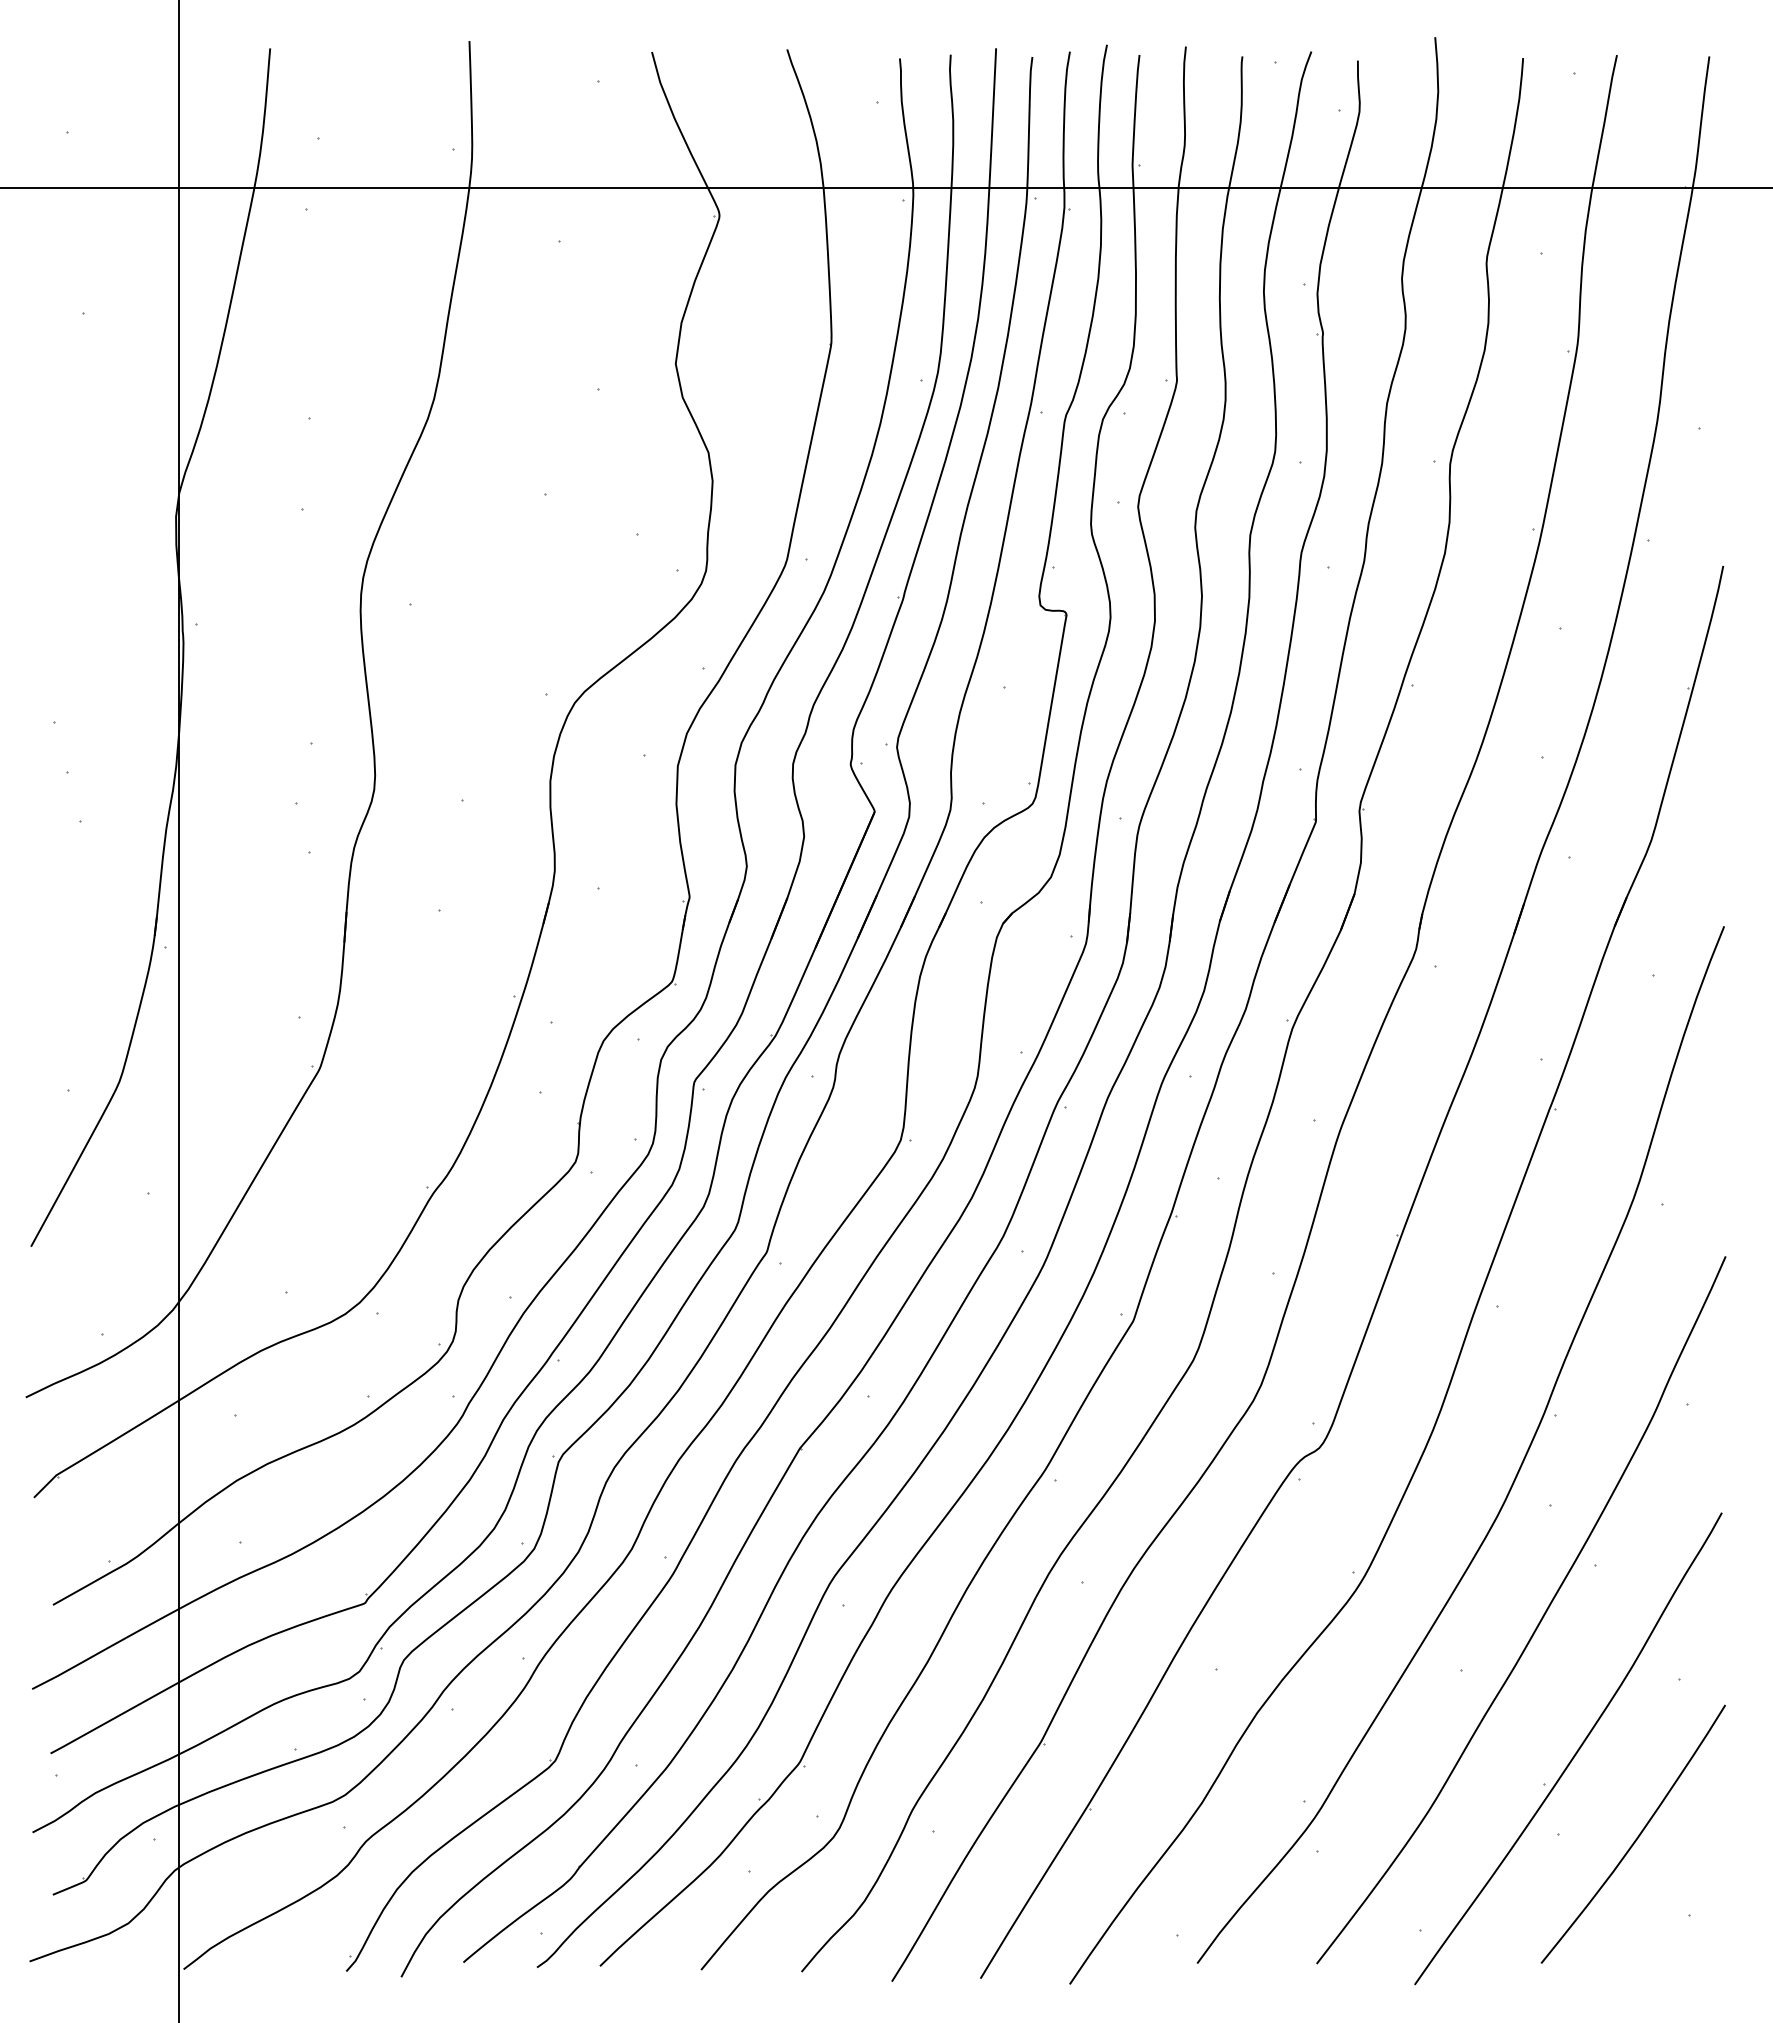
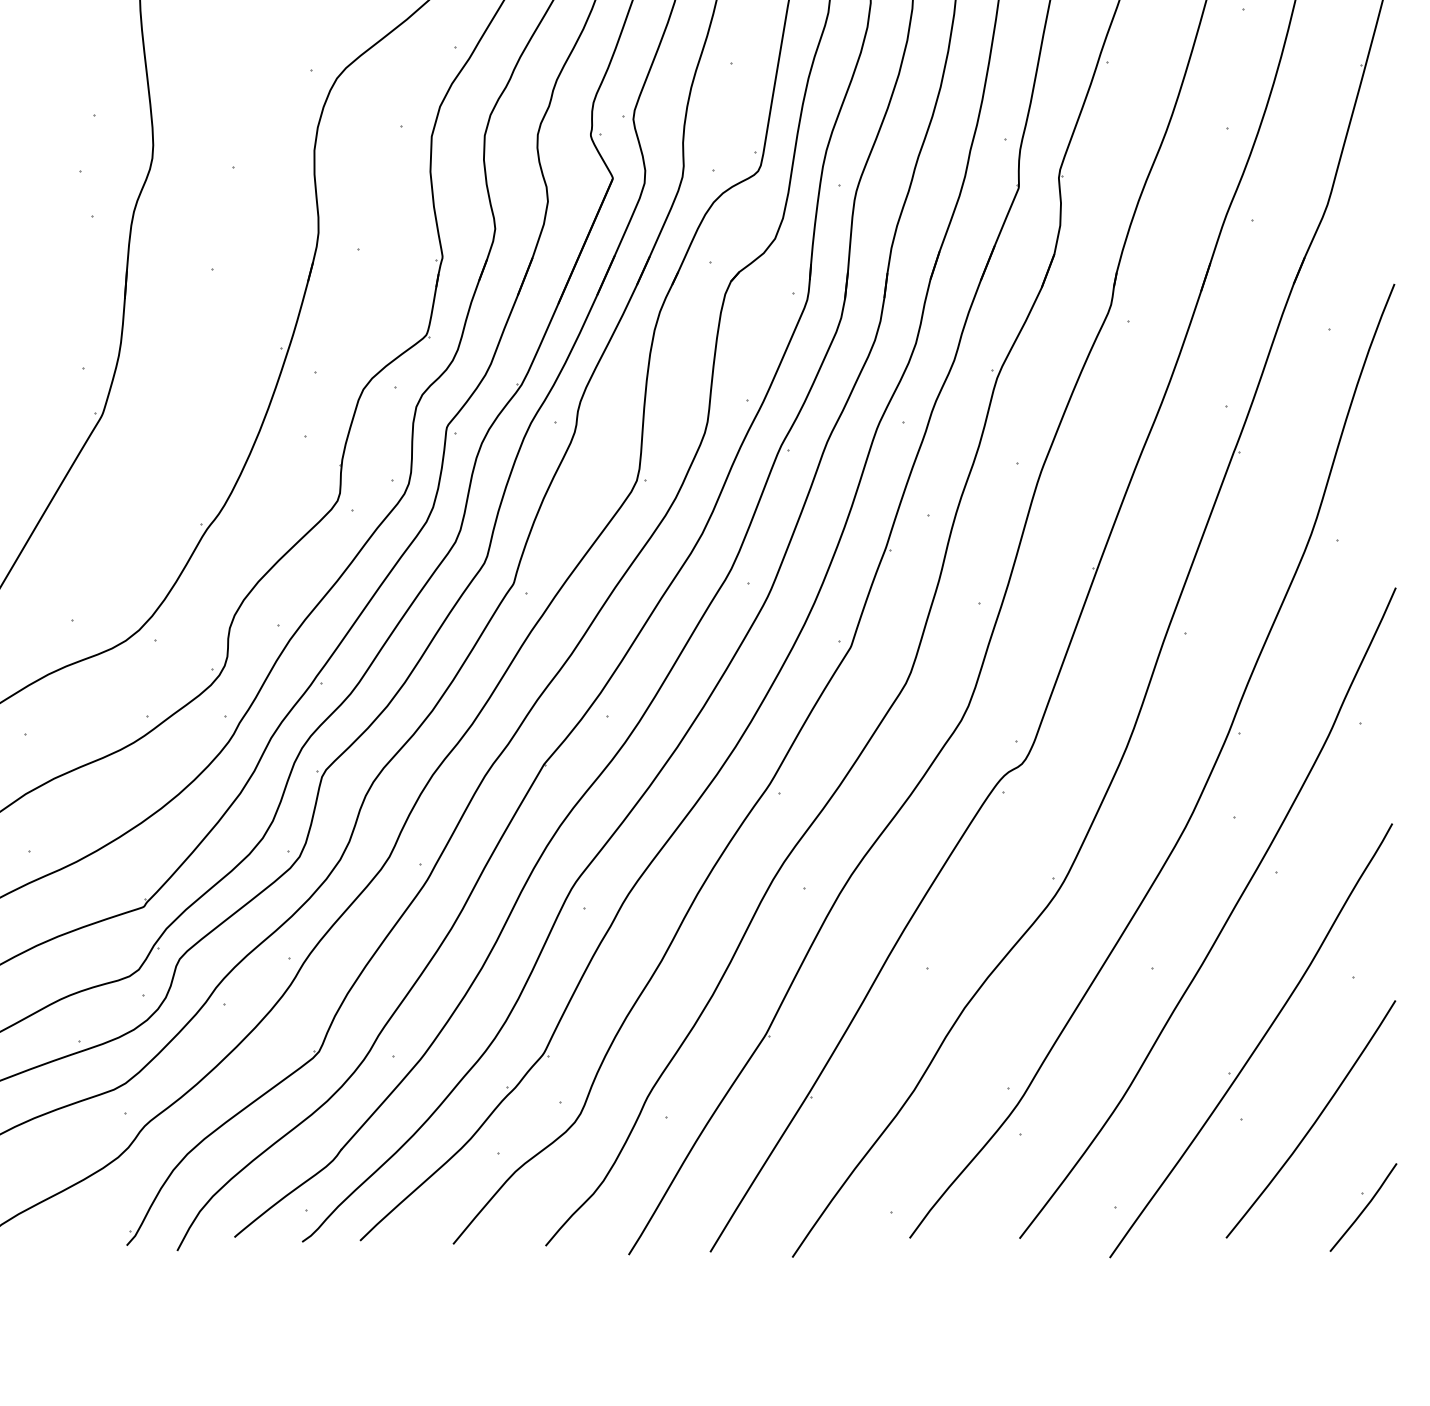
curve: (1691, 1930) -> (1364, 1207), added

